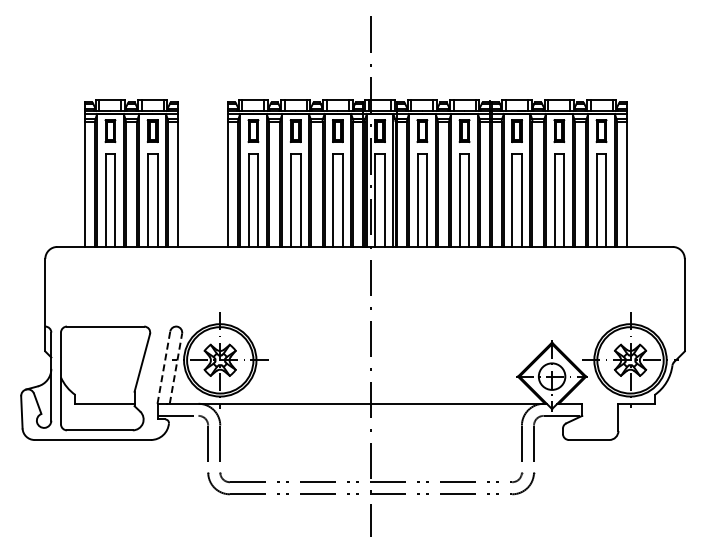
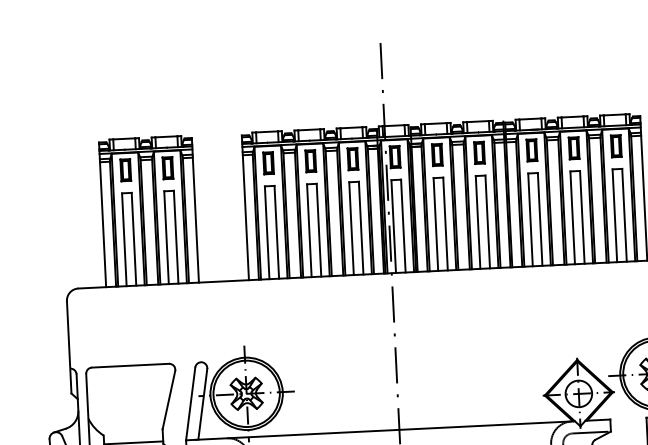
line: (163, 367) -> (190, 403), dashed -> solid
line: (175, 368) -> (202, 404), dashed -> solid

